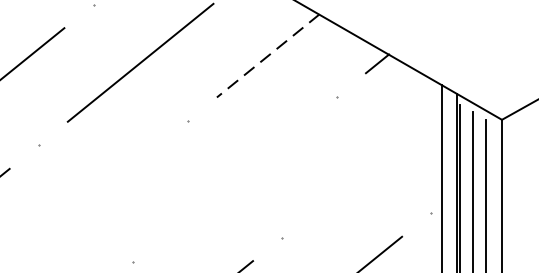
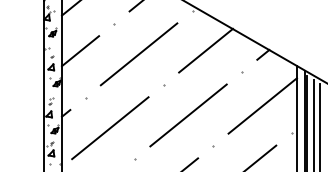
line: (269, 55) -> (206, 50), dashed -> solid
line: (375, 160) -> (262, 105), added
line: (234, 179) -> (188, 115), added
line: (86, 204) -> (110, 128), added

